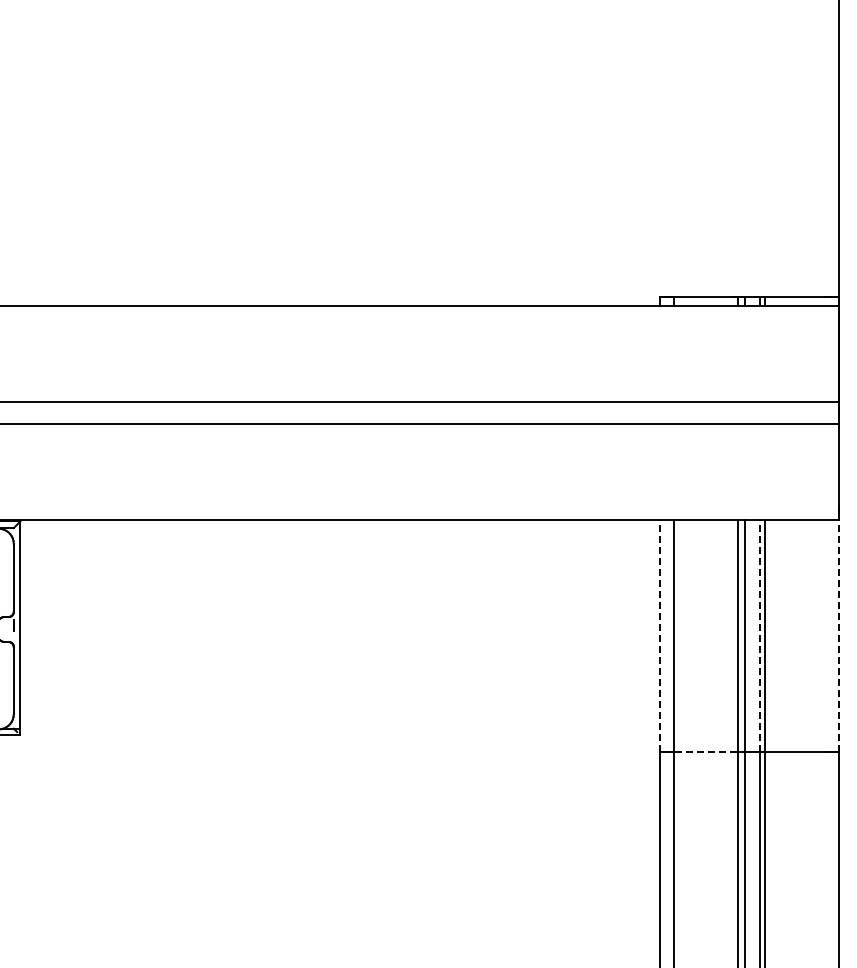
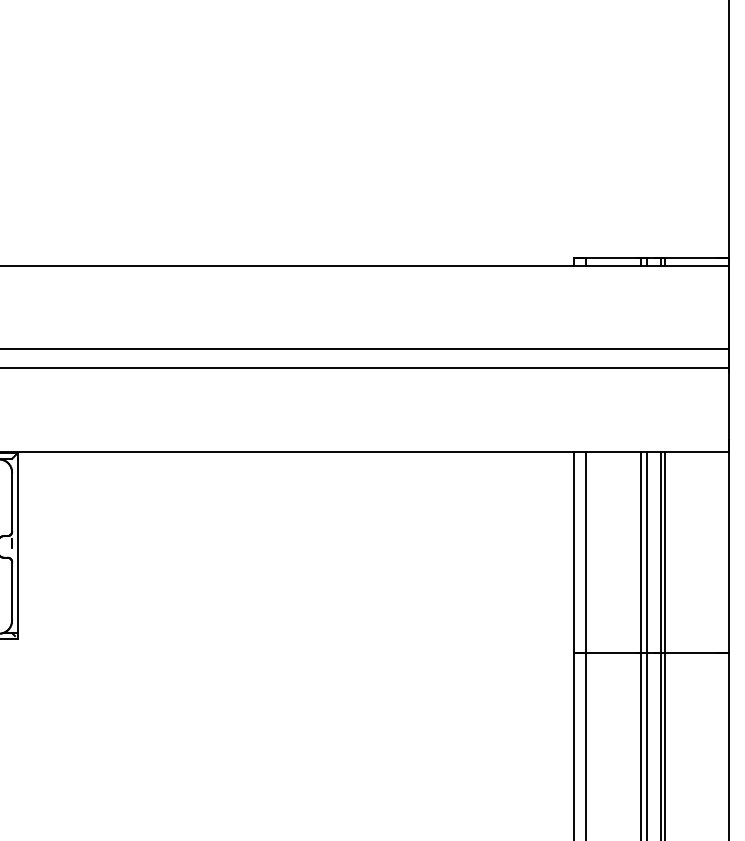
line: (660, 635) -> (574, 552), dashed -> solid
line: (760, 635) -> (661, 552), dashed -> solid
line: (838, 635) -> (728, 552), dashed -> solid
line: (704, 751) -> (612, 652), dashed -> solid

